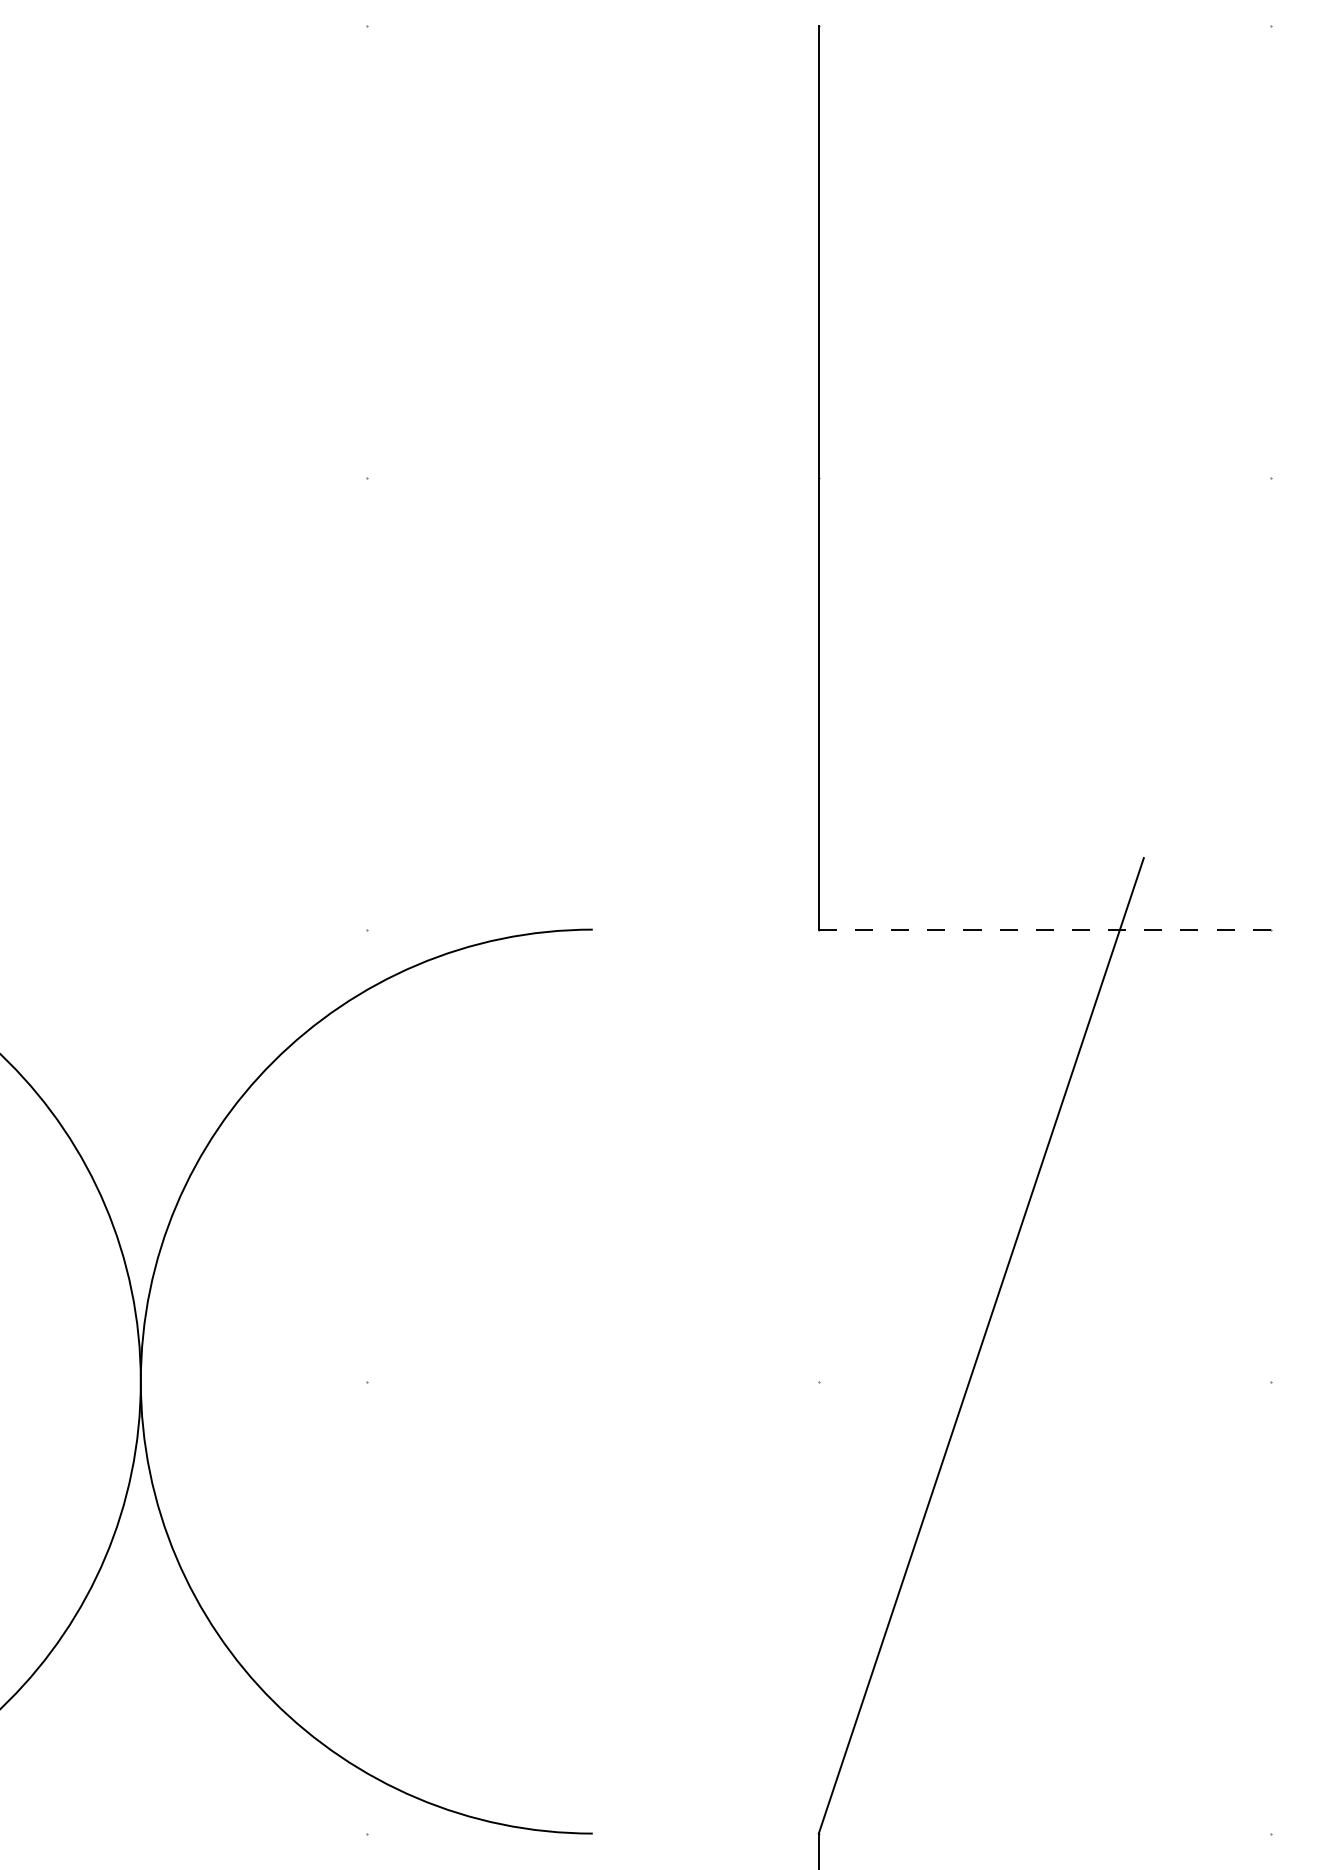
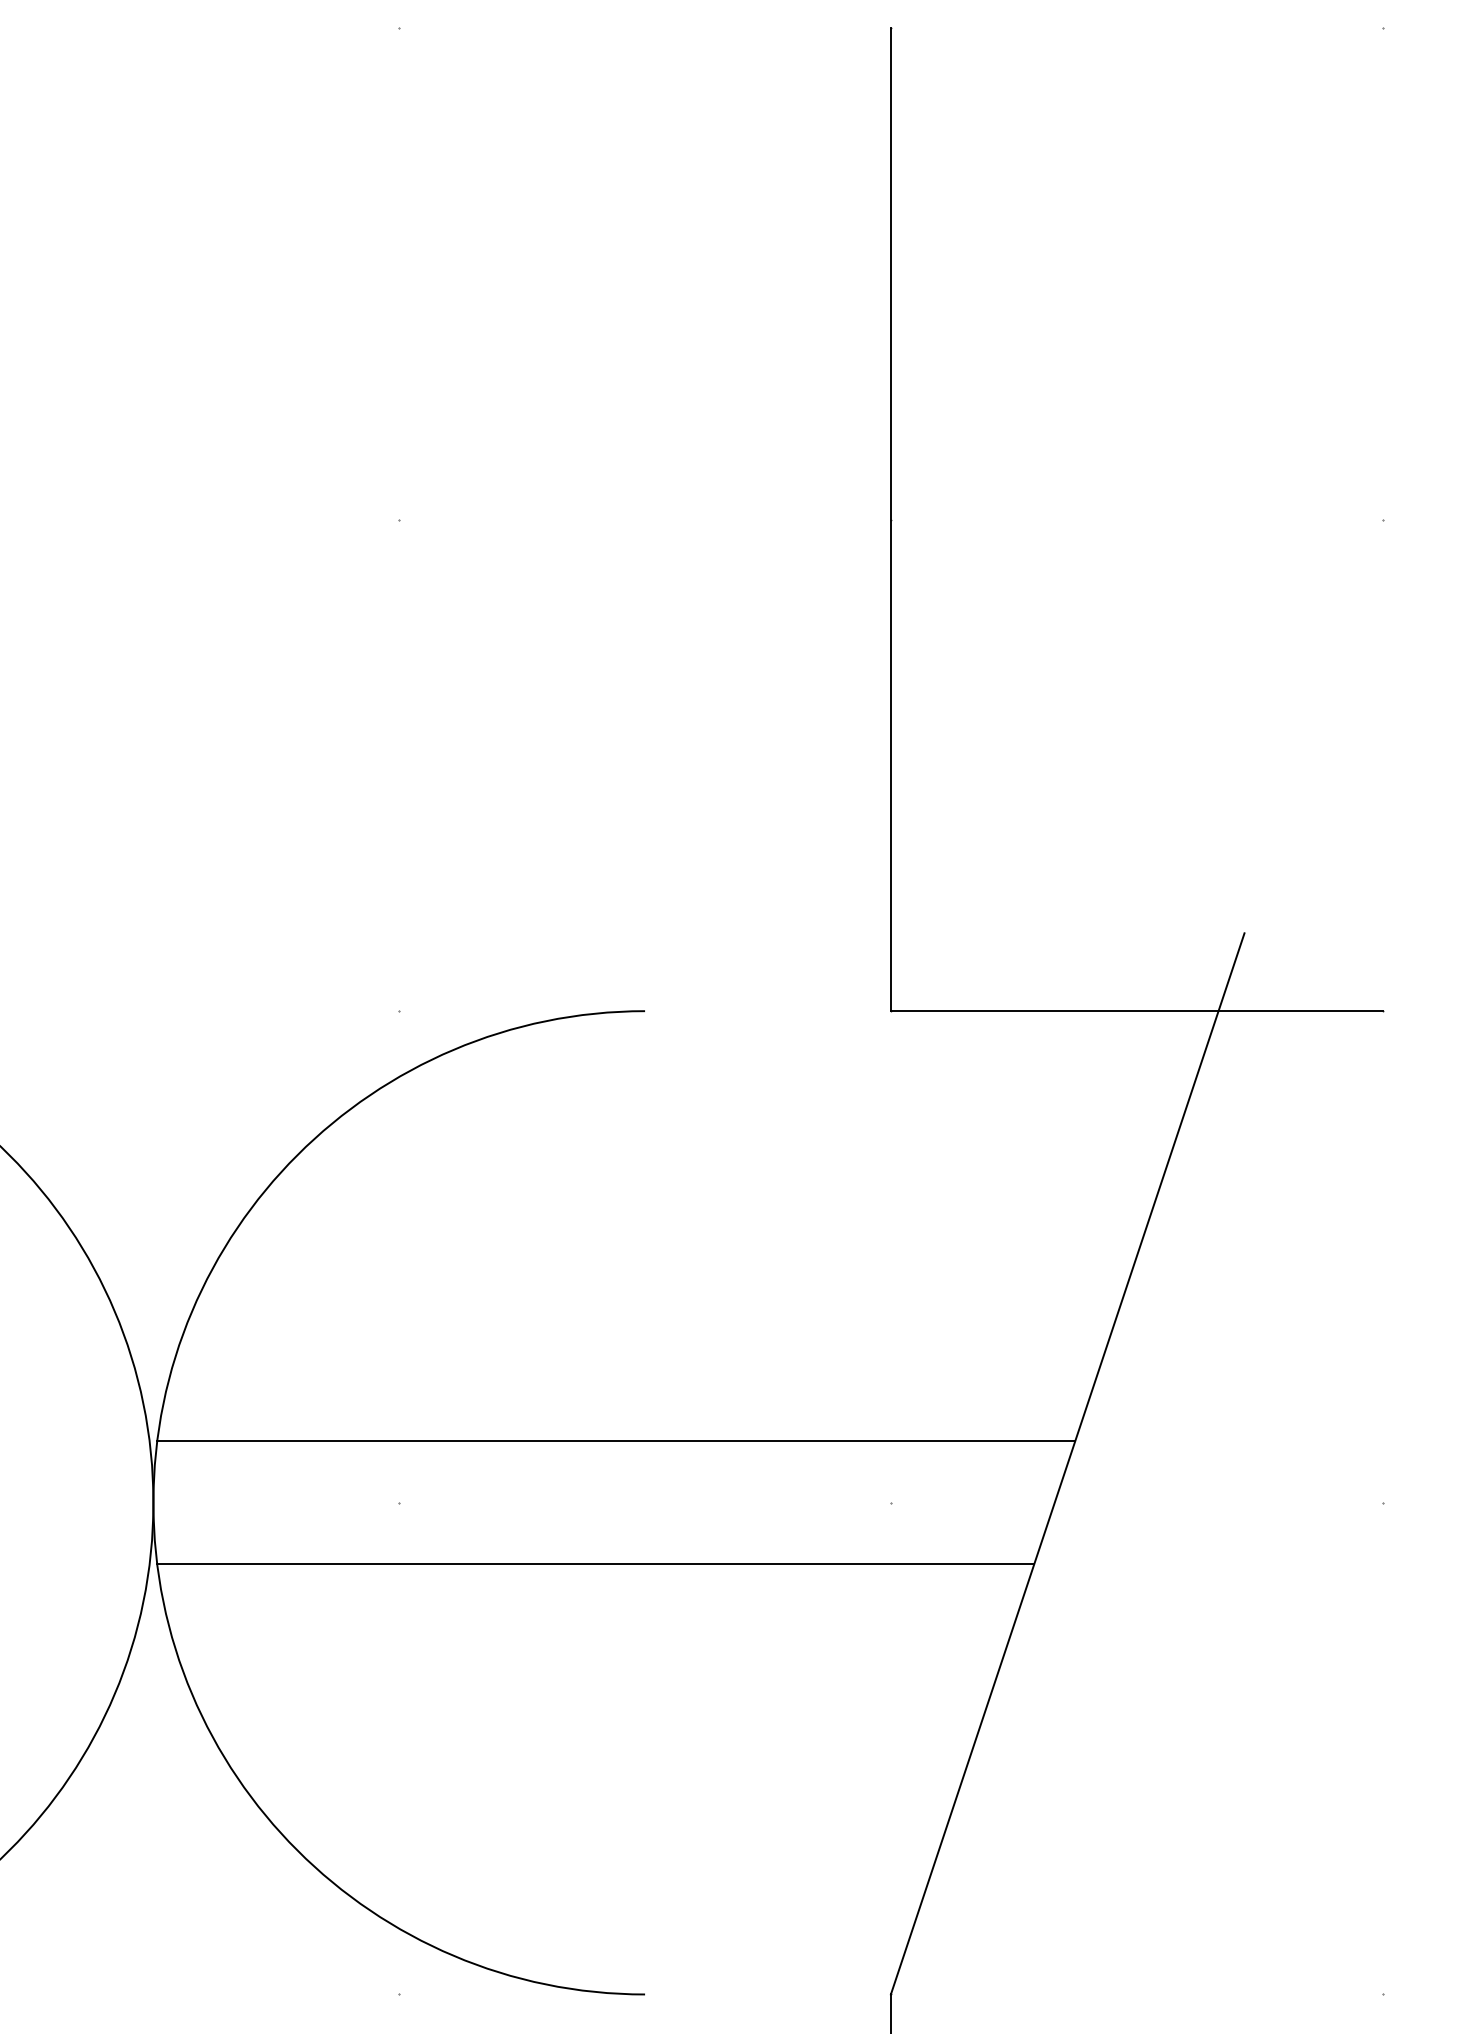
line: (1044, 929) -> (1136, 1011), dashed -> solid
line: (566, 1325) -> (616, 1441), added
line: (547, 1438) -> (595, 1564), added

